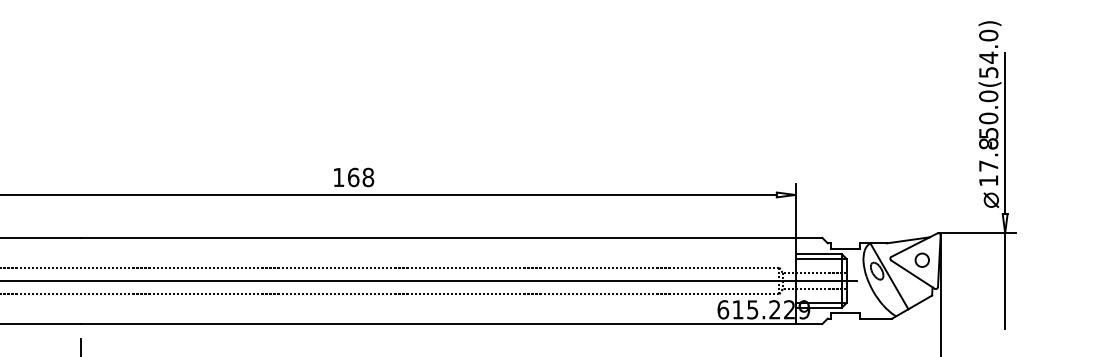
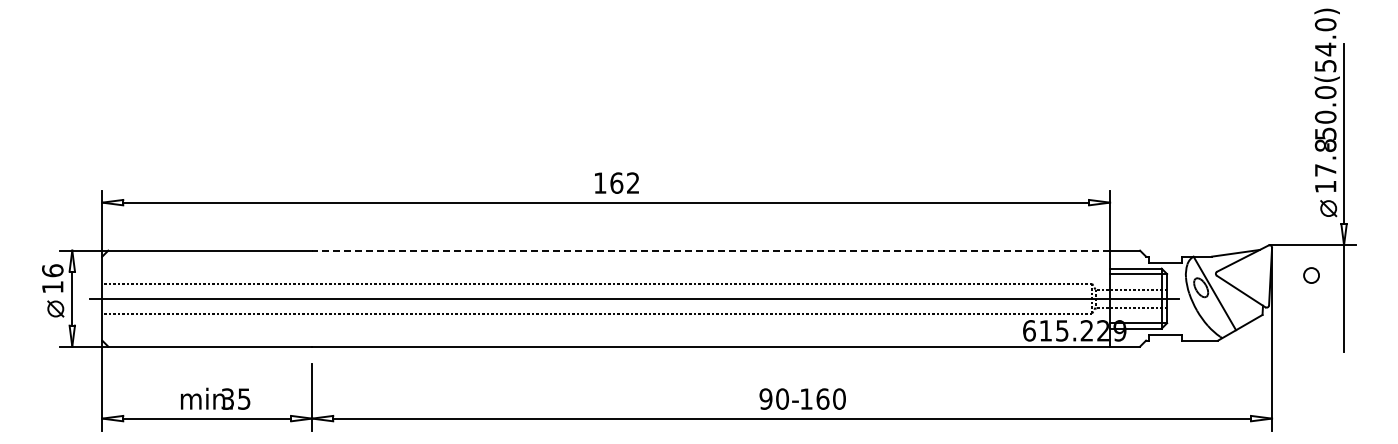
text: (367, 176) -> (632, 182), 168 -> 162
line: (438, 237) -> (711, 250), solid -> dashed
circle: (922, 260) -> (1311, 275), moved

